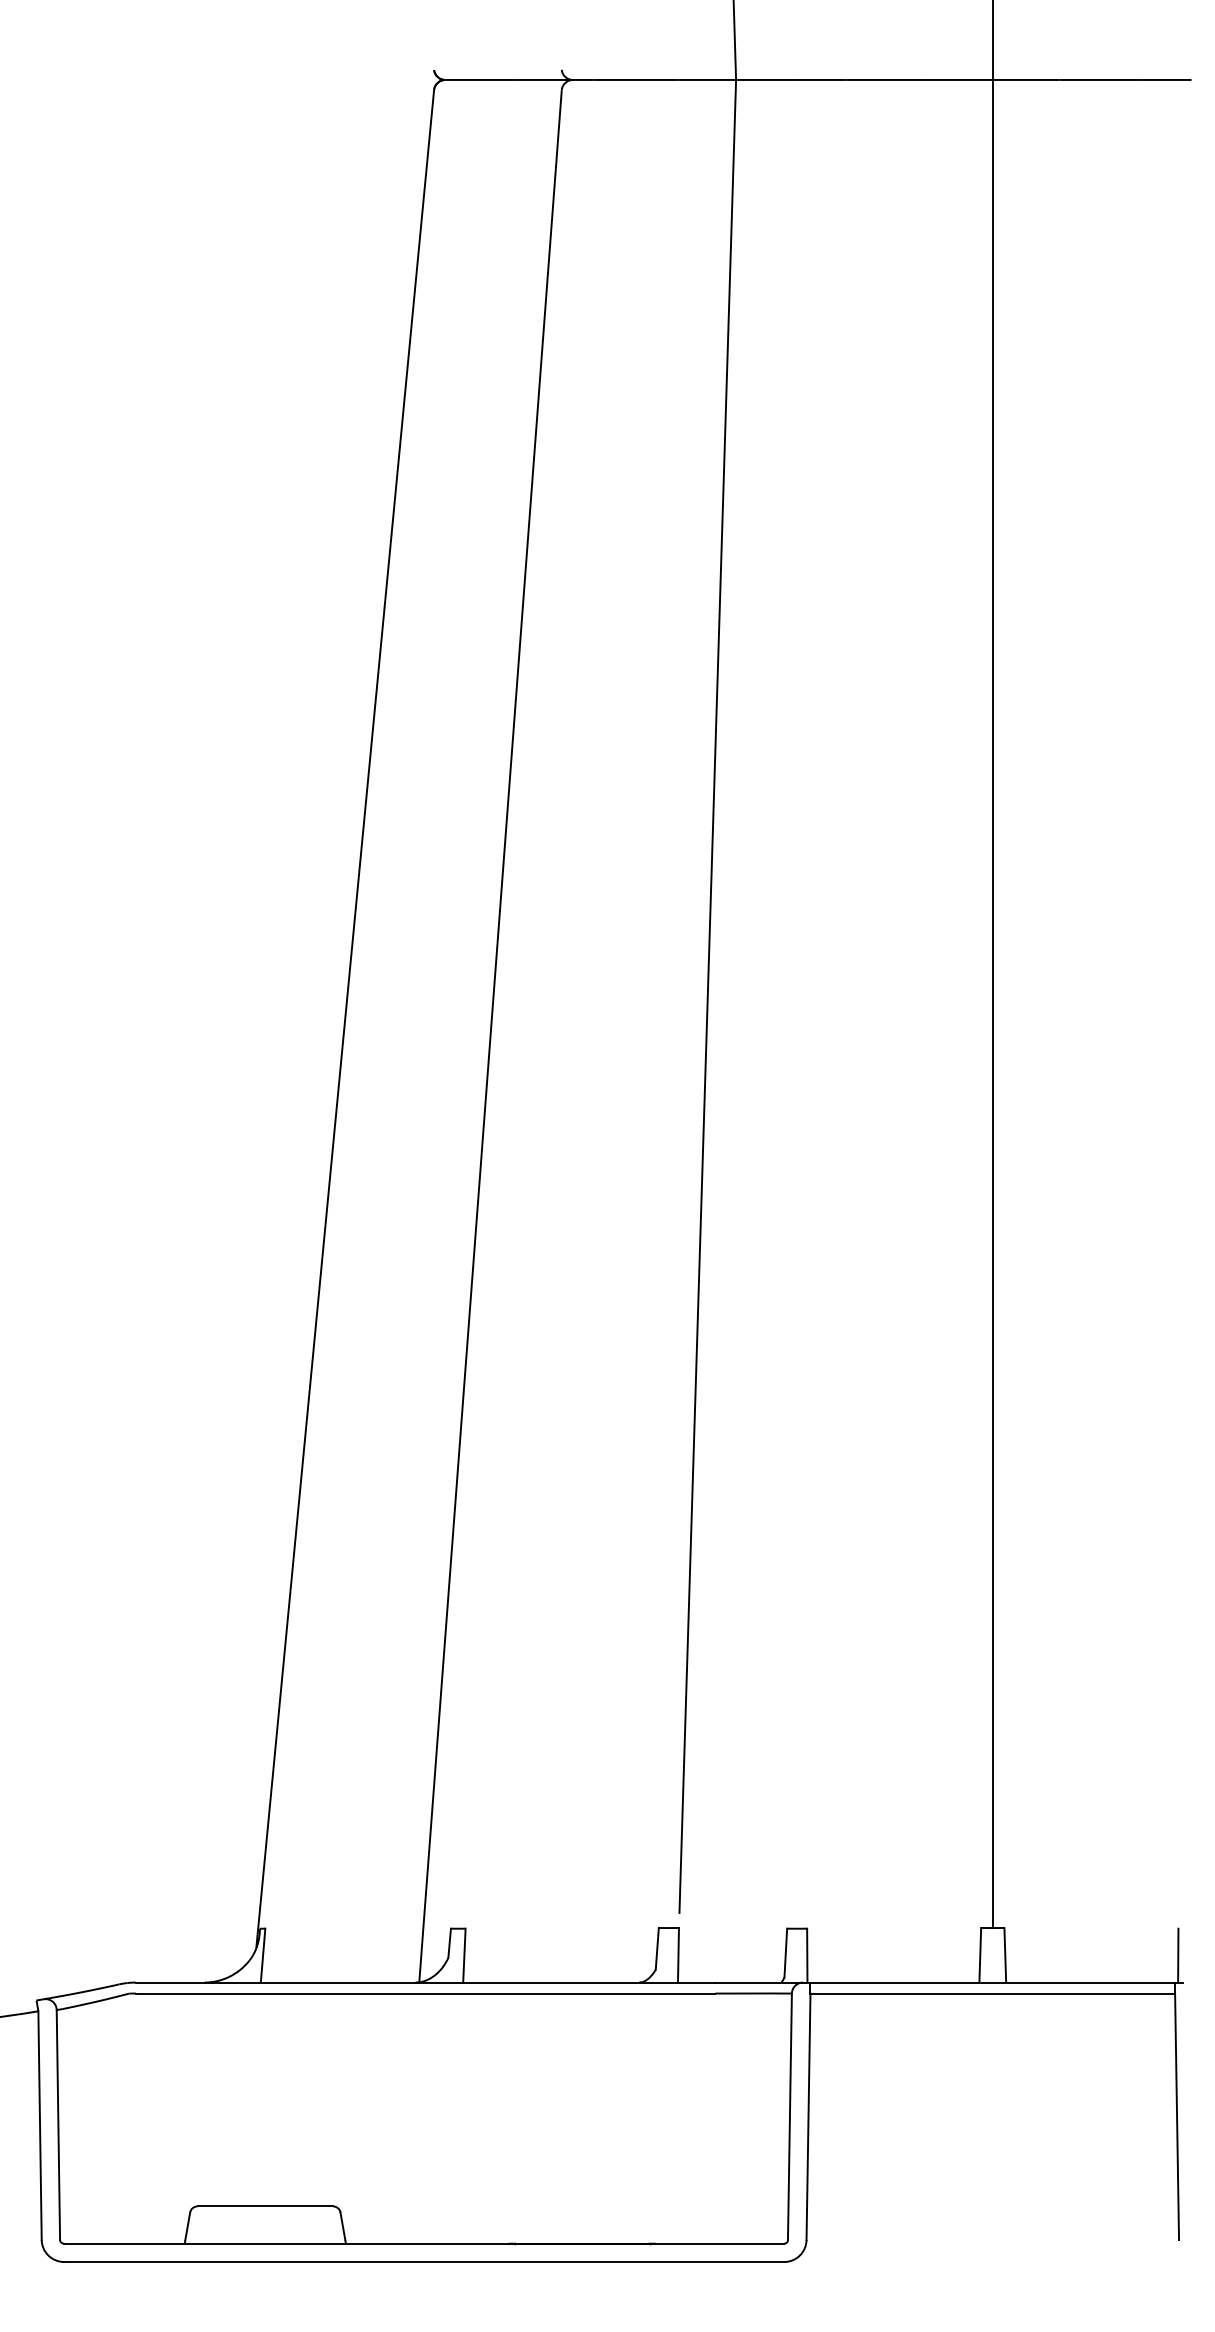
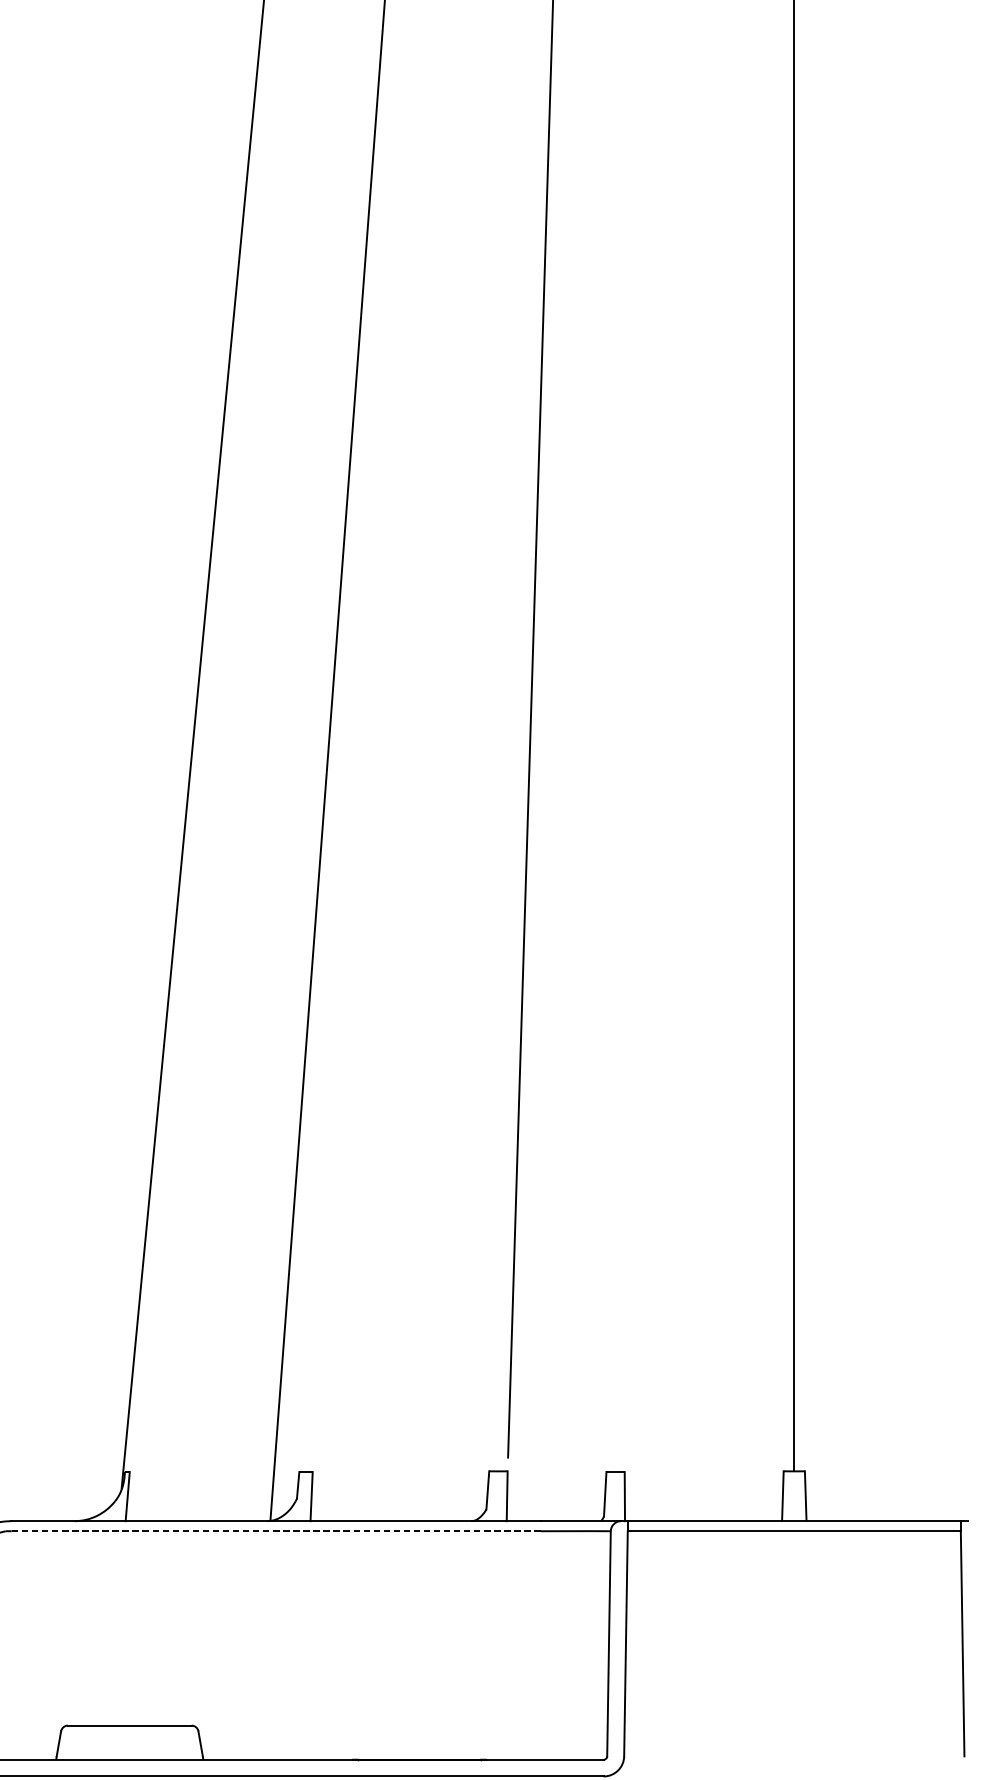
line: (1178, 1955) -> (963, 1496), removed
line: (425, 1993) -> (276, 1531), solid -> dashed

